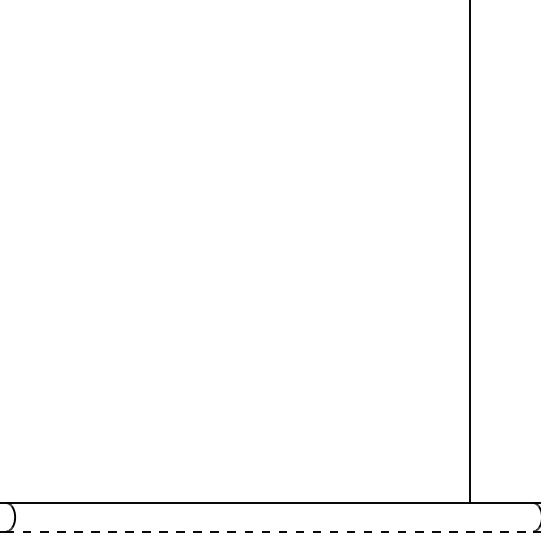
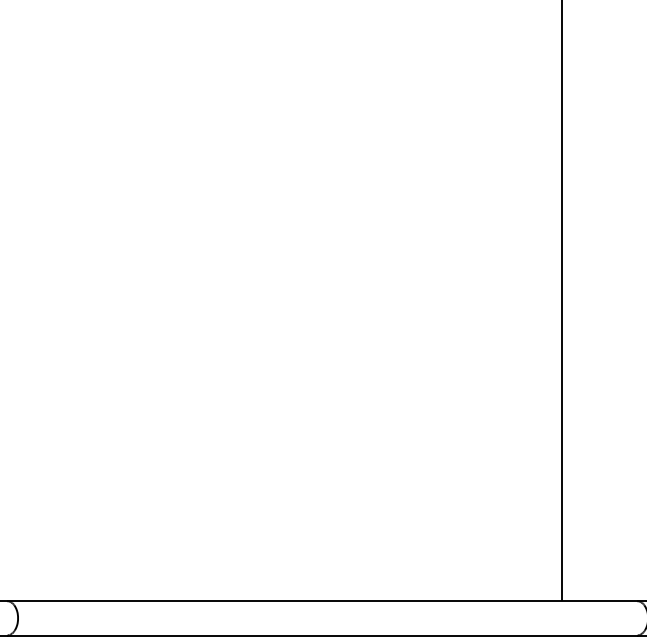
line: (269, 531) -> (322, 635), dashed -> solid

